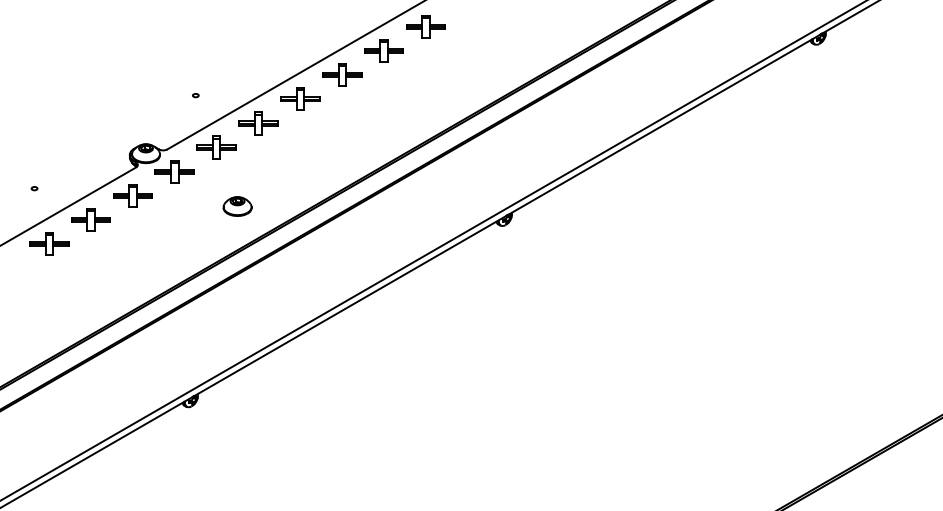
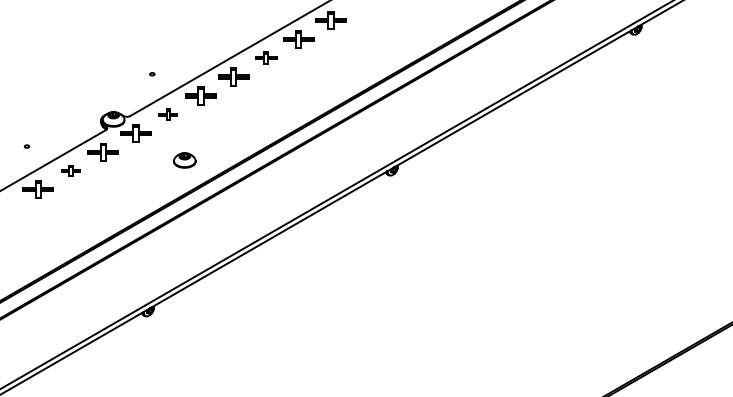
part: (342, 74) -> (266, 57), size x0.7
part: (216, 147) -> (168, 114), size x0.6
part: (90, 219) -> (70, 170), size x0.6

